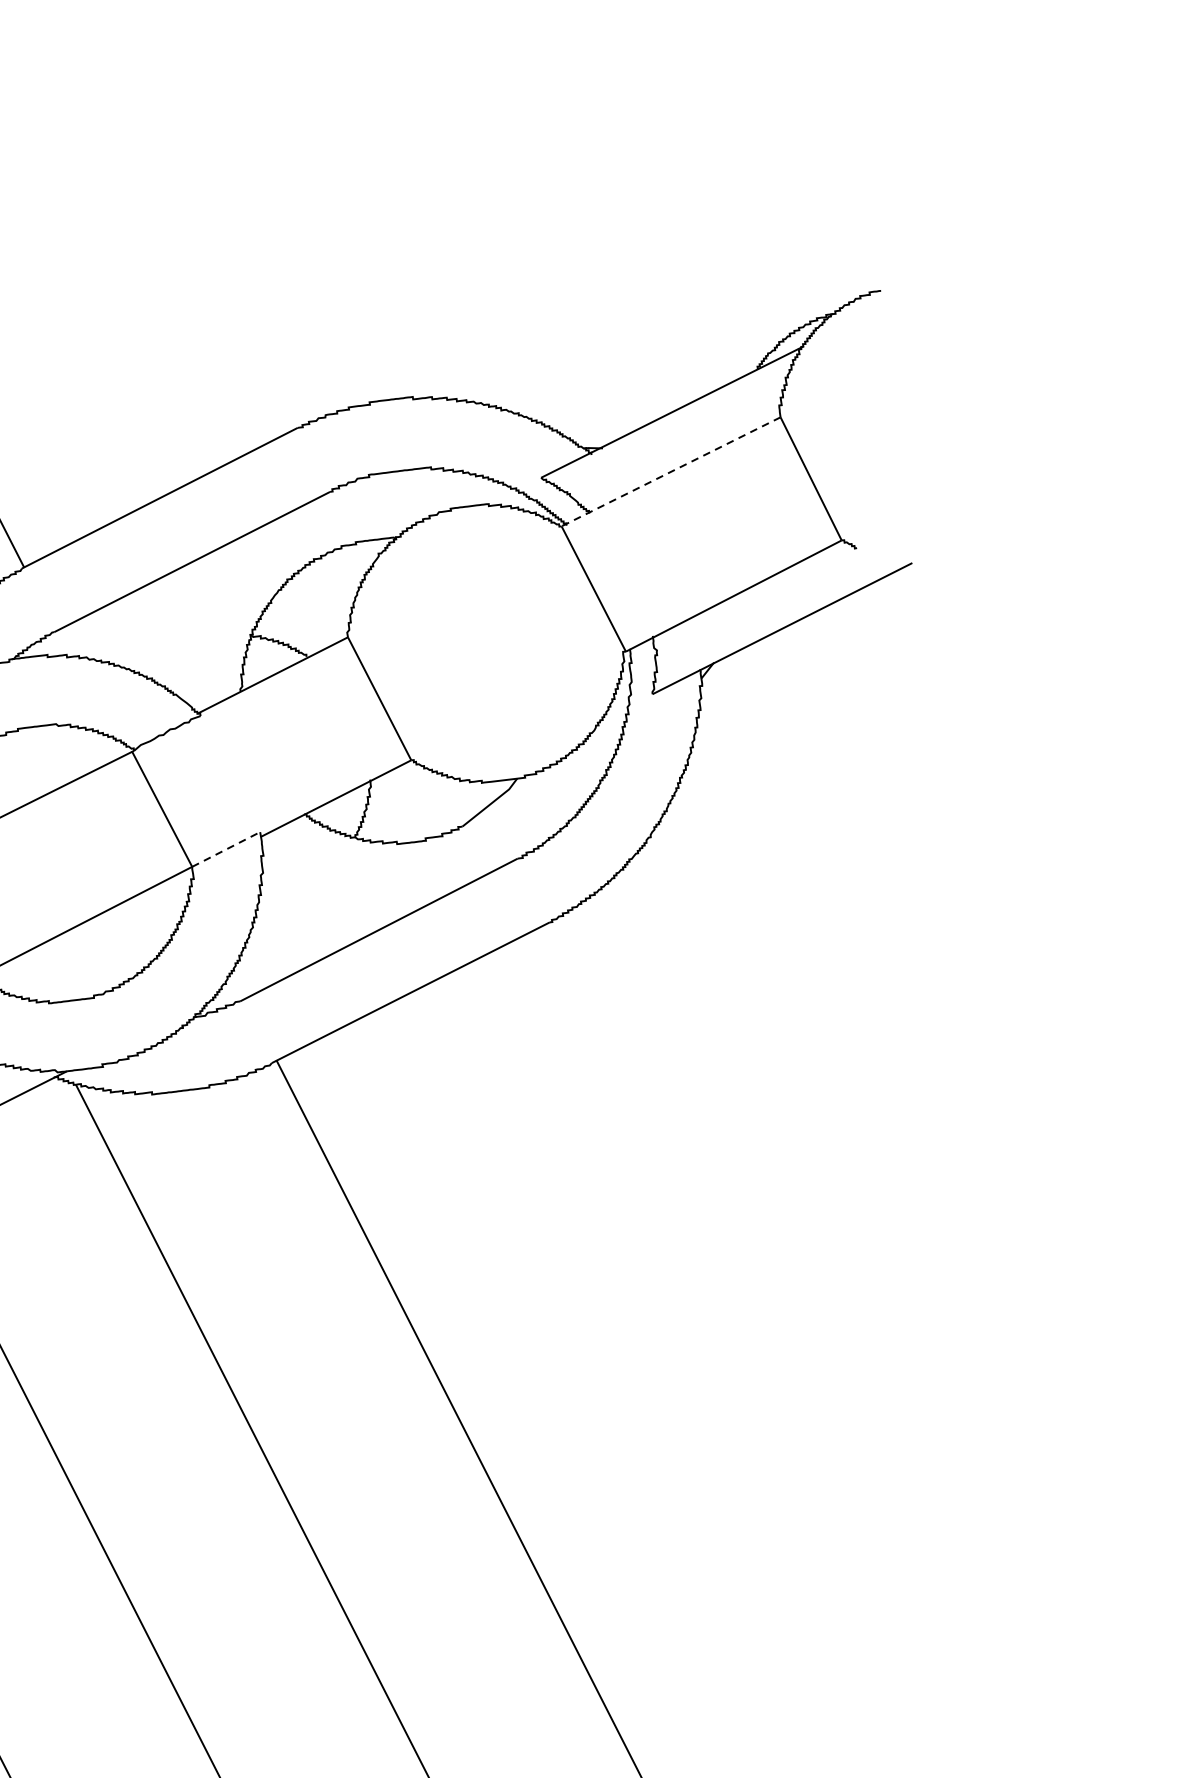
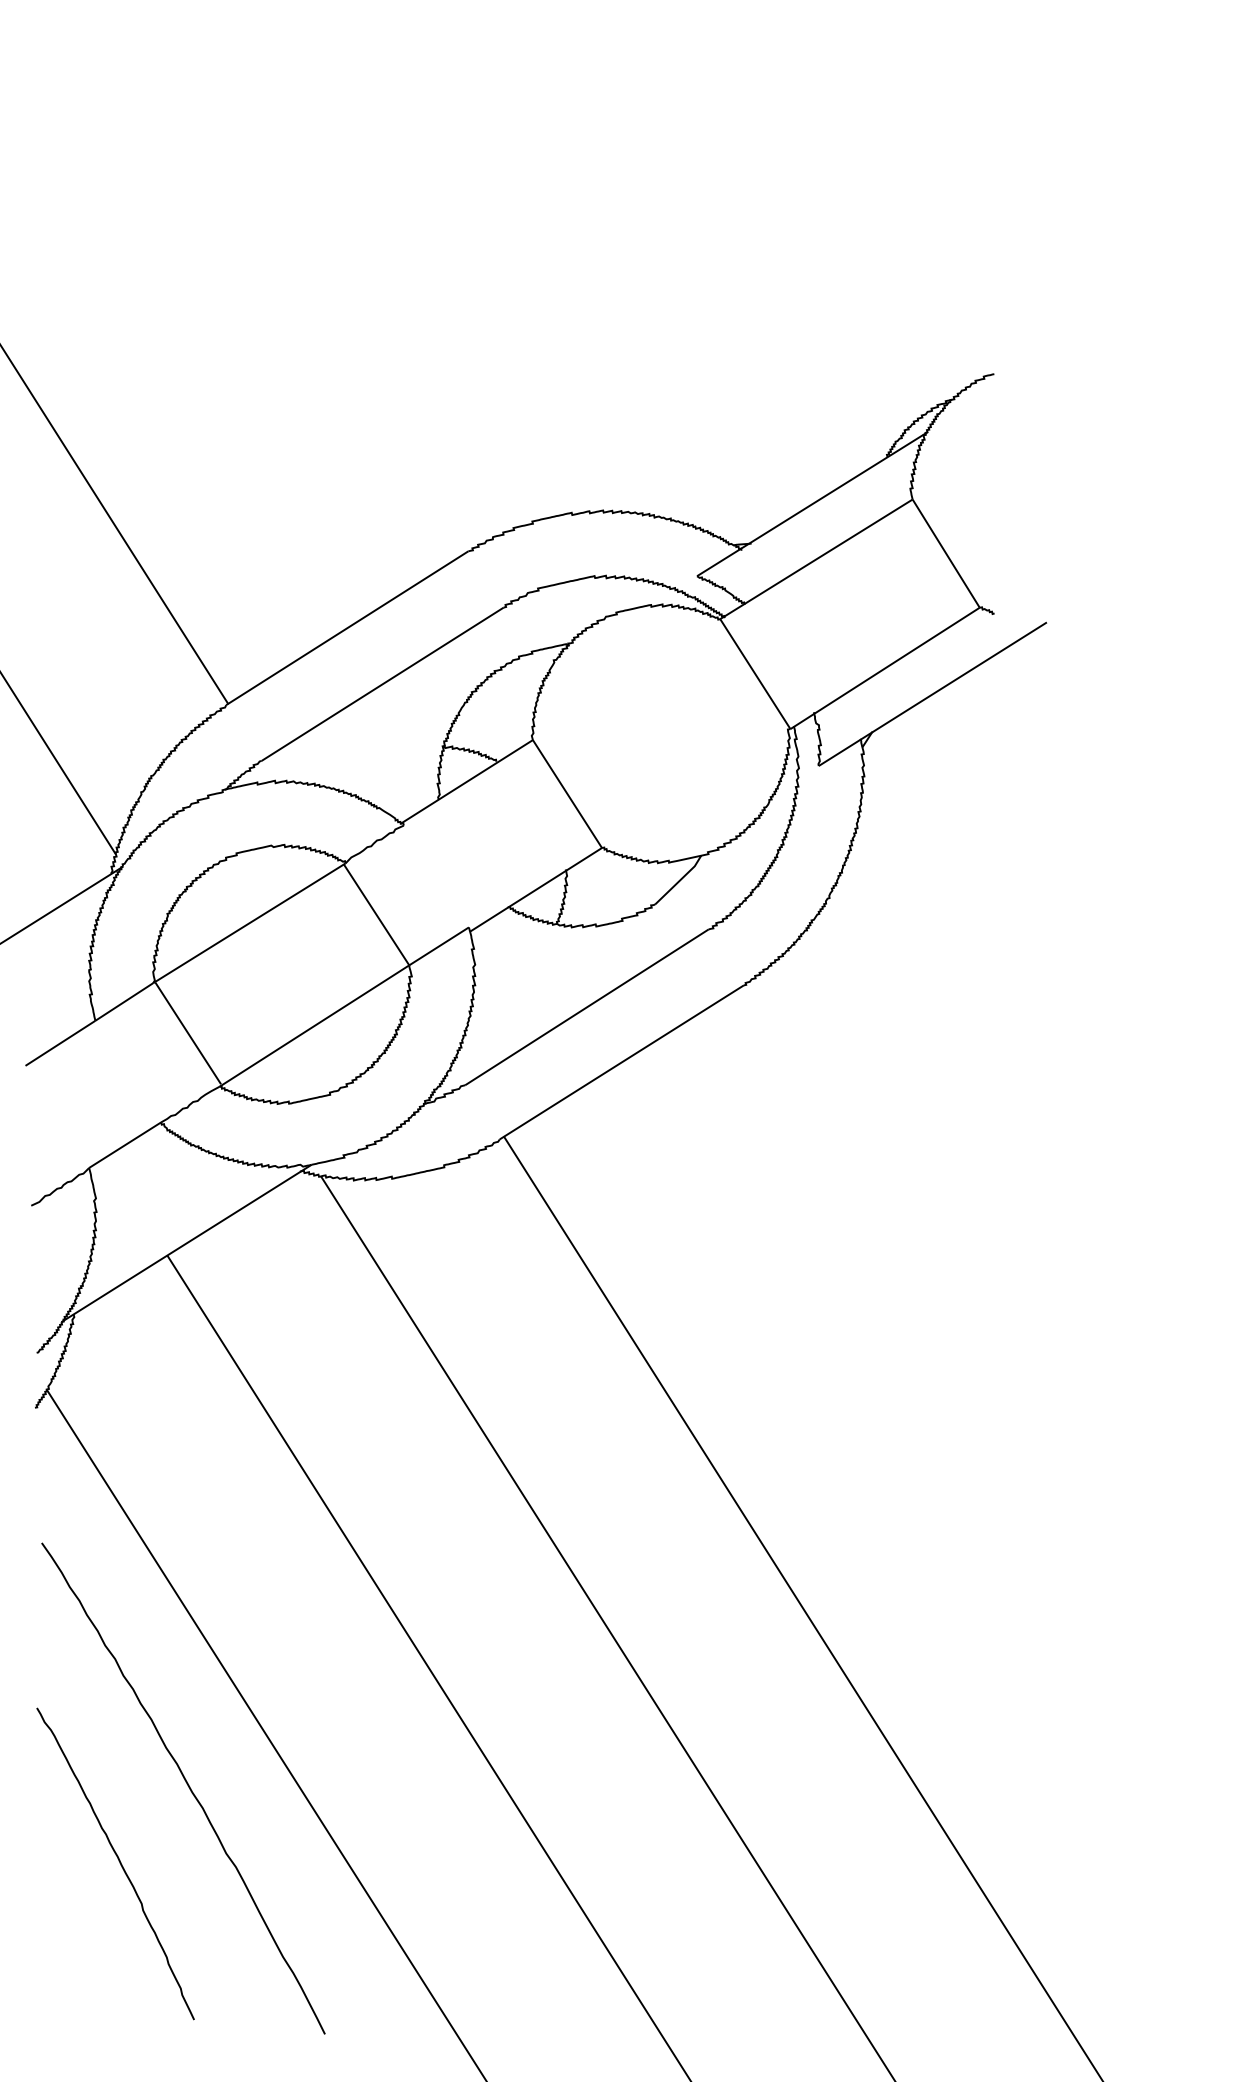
line: (671, 472) -> (816, 559), dashed -> solid
line: (226, 849) -> (439, 946), dashed -> solid

